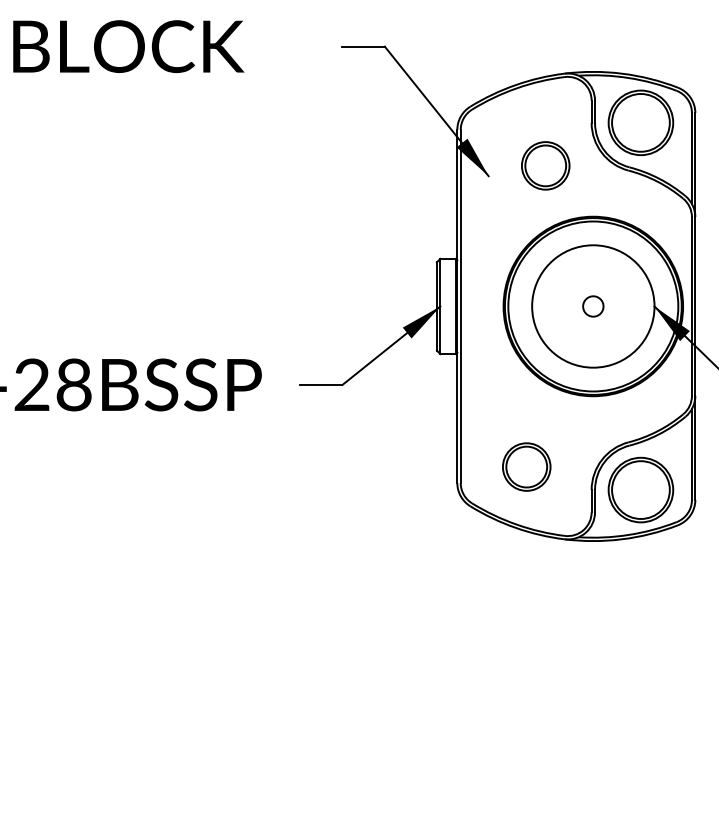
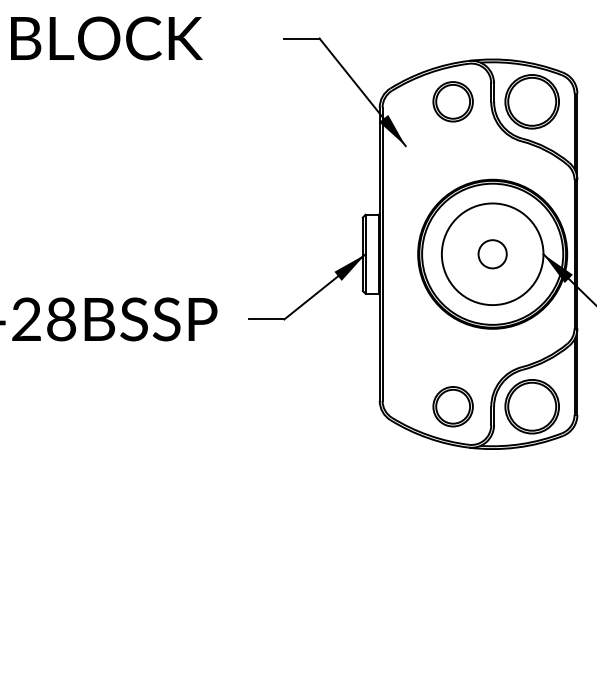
part: (545, 165) -> (452, 101), moved
circle: (593, 306) -> (492, 254), size x1.67
part: (526, 466) -> (452, 406), moved

